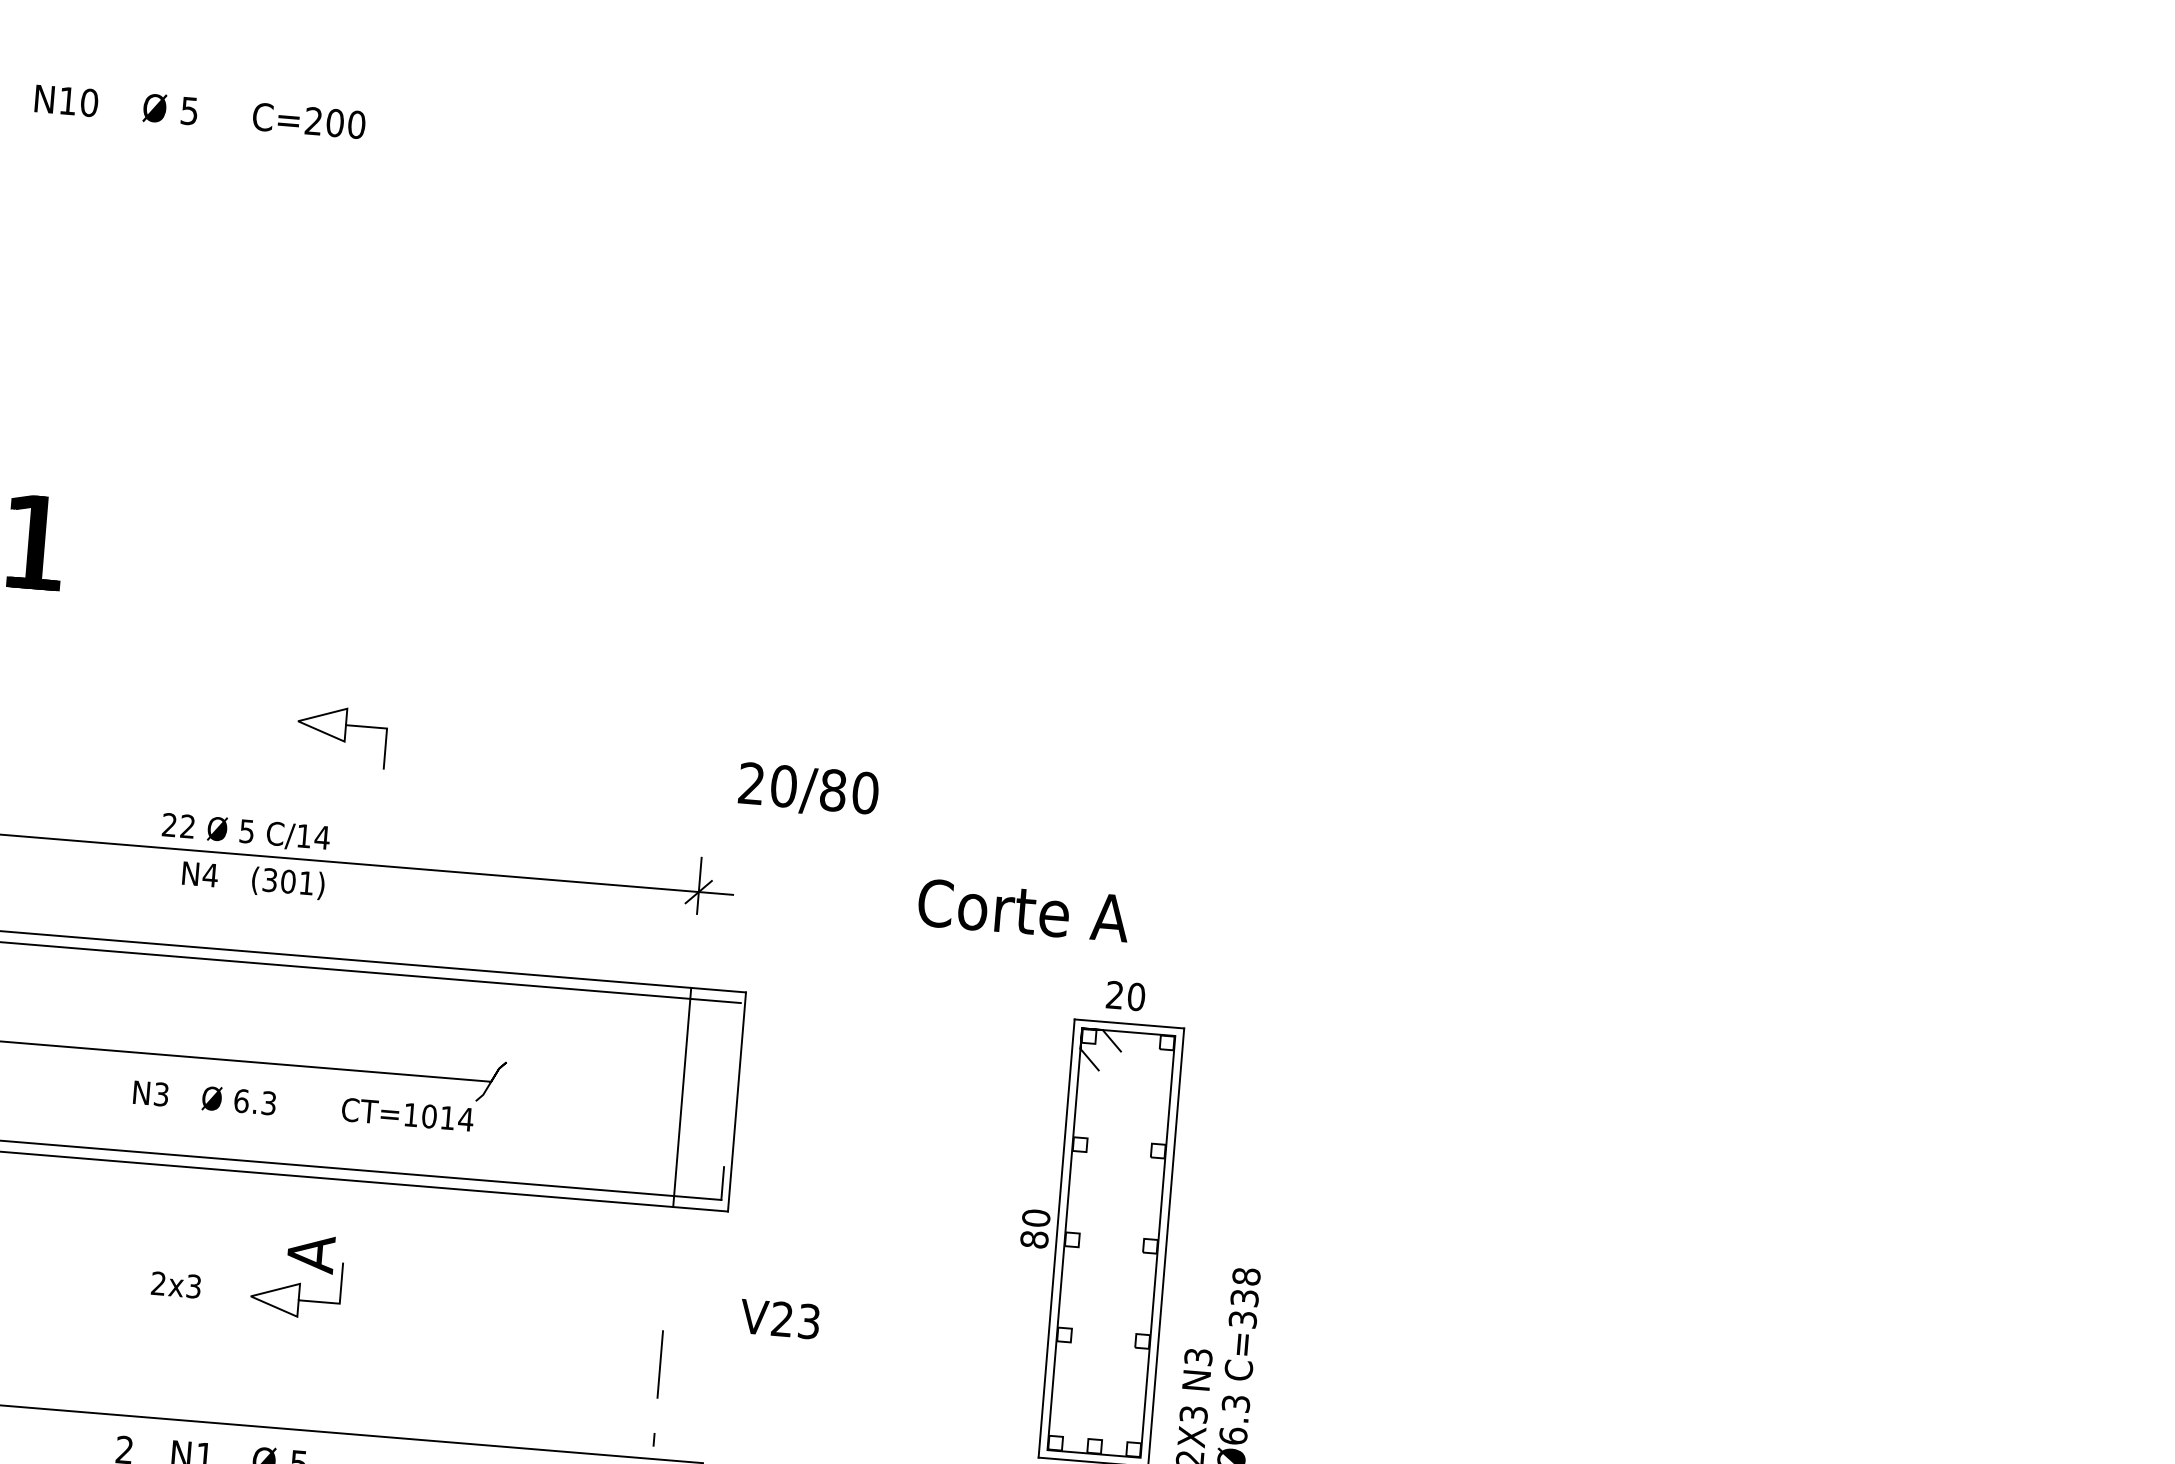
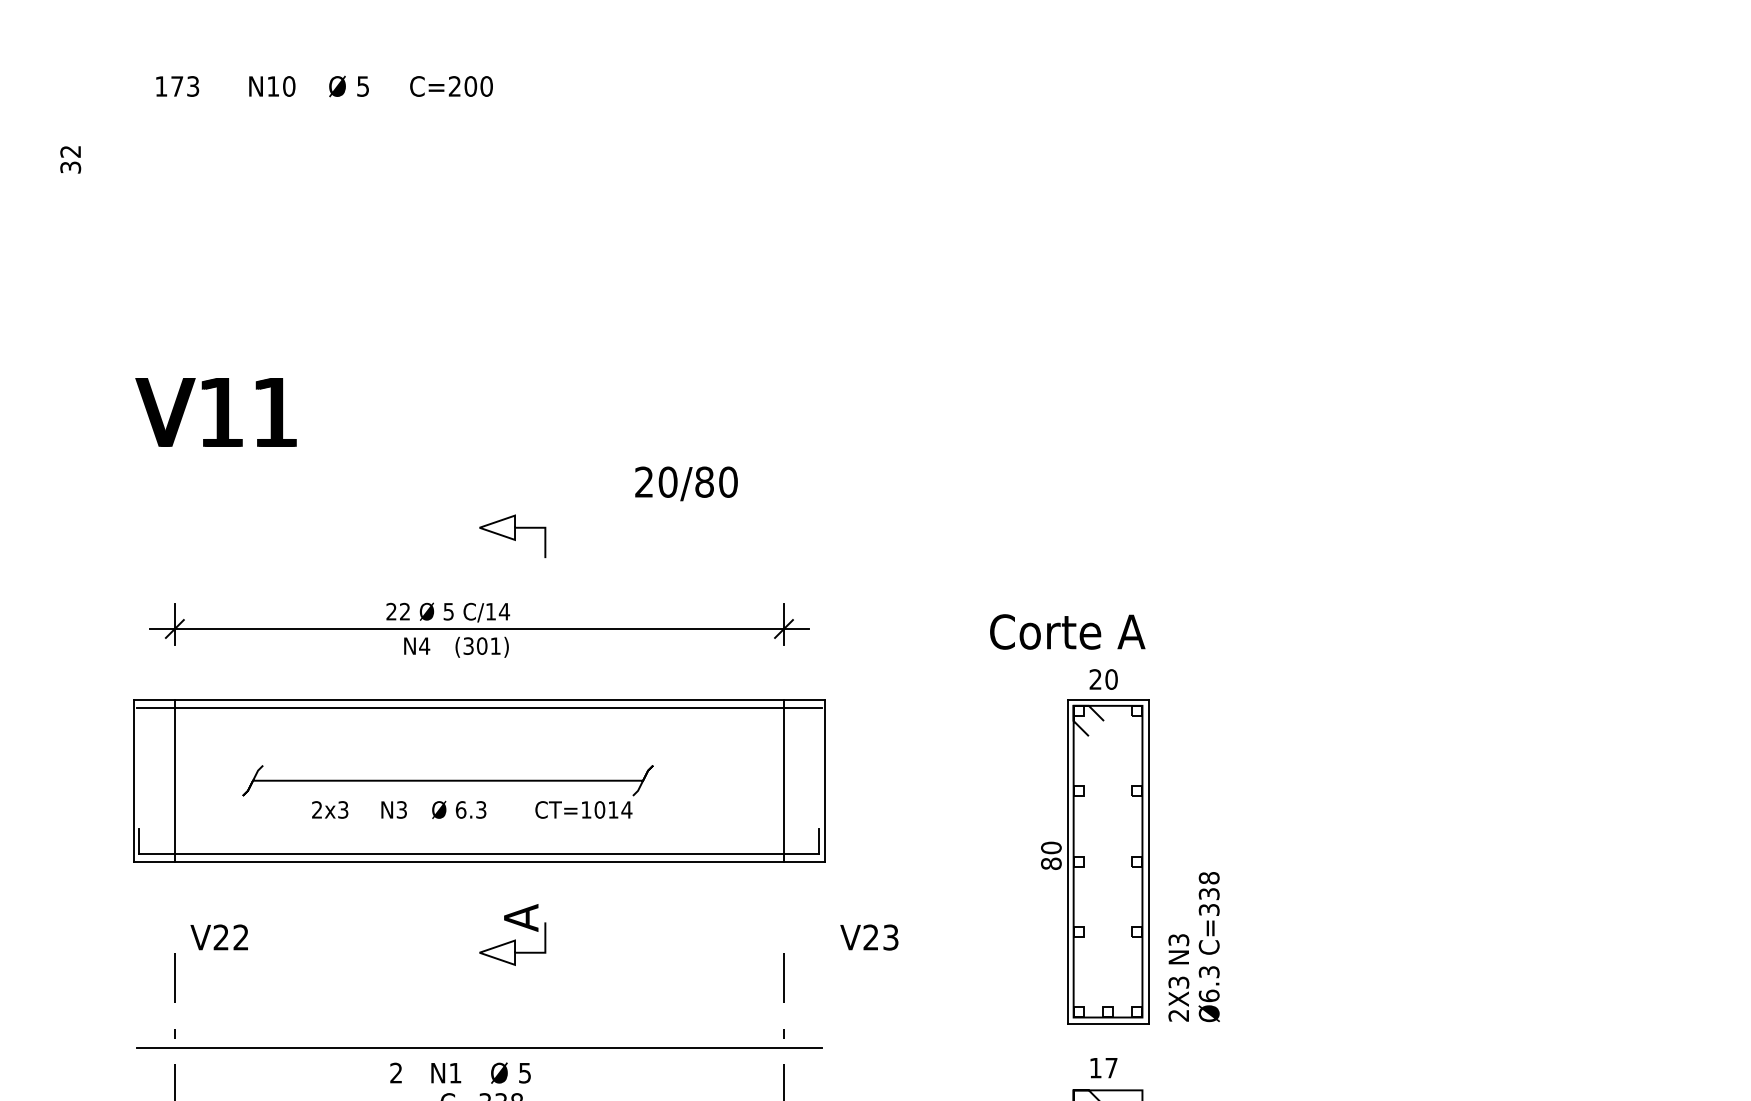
text: (808, 790) -> (686, 483), moved
text: (1023, 909) -> (1067, 631), moved
text: (176, 1284) -> (330, 809), moved

